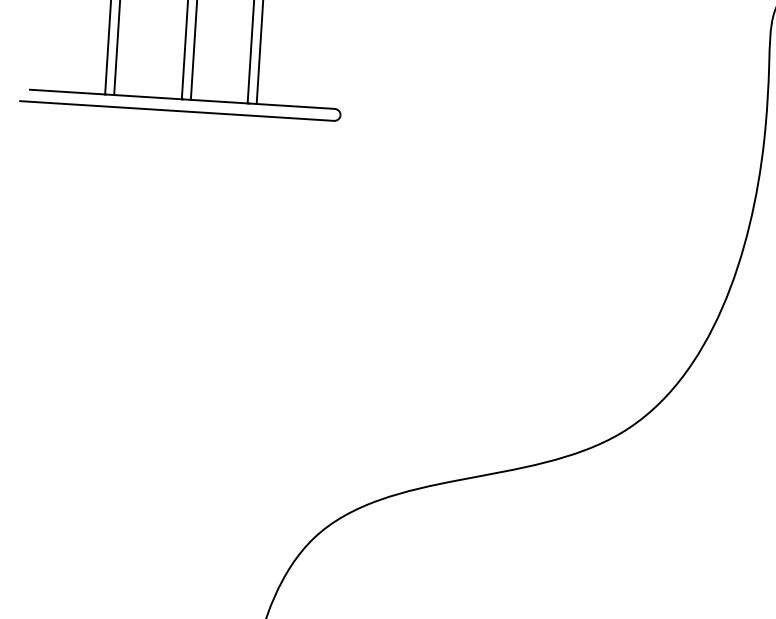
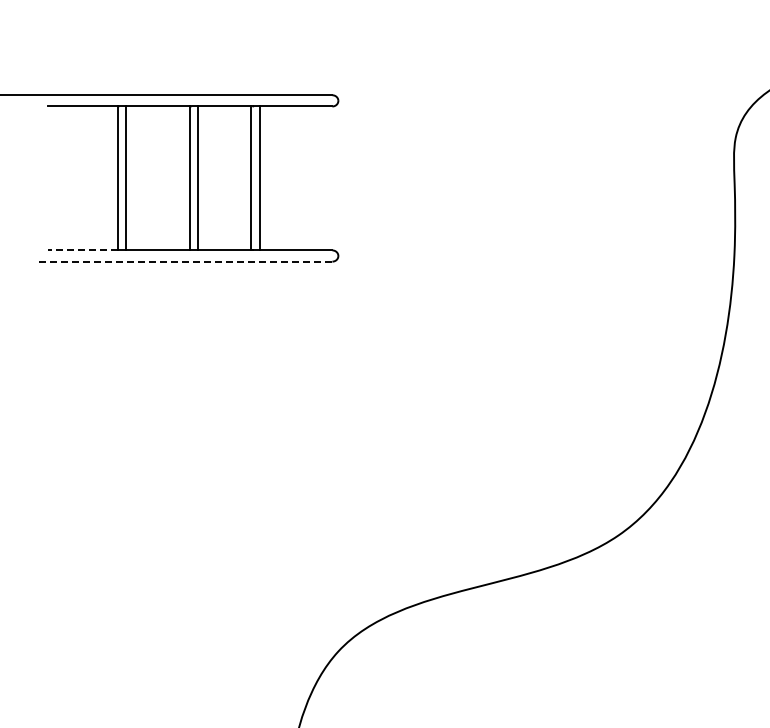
line: (67, 92) -> (82, 250), solid -> dashed
line: (176, 110) -> (185, 261), solid -> dashed

